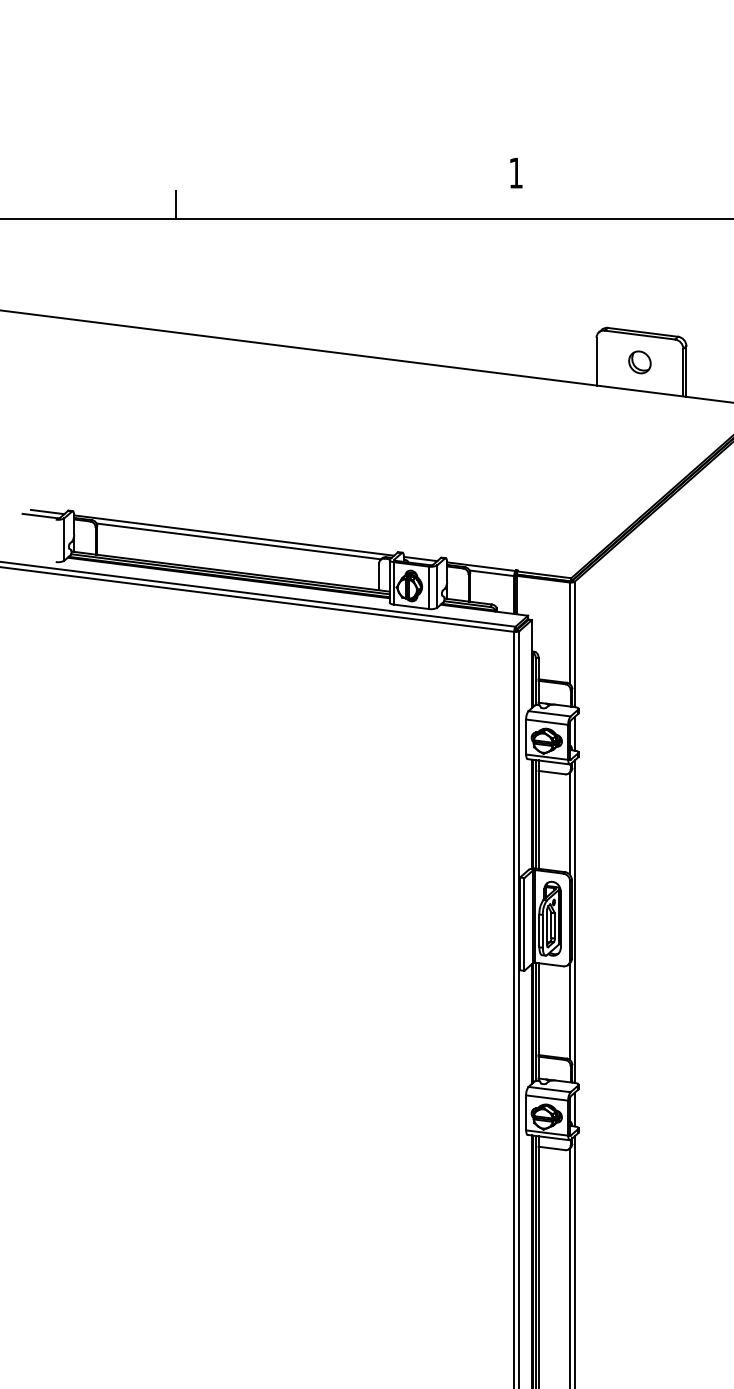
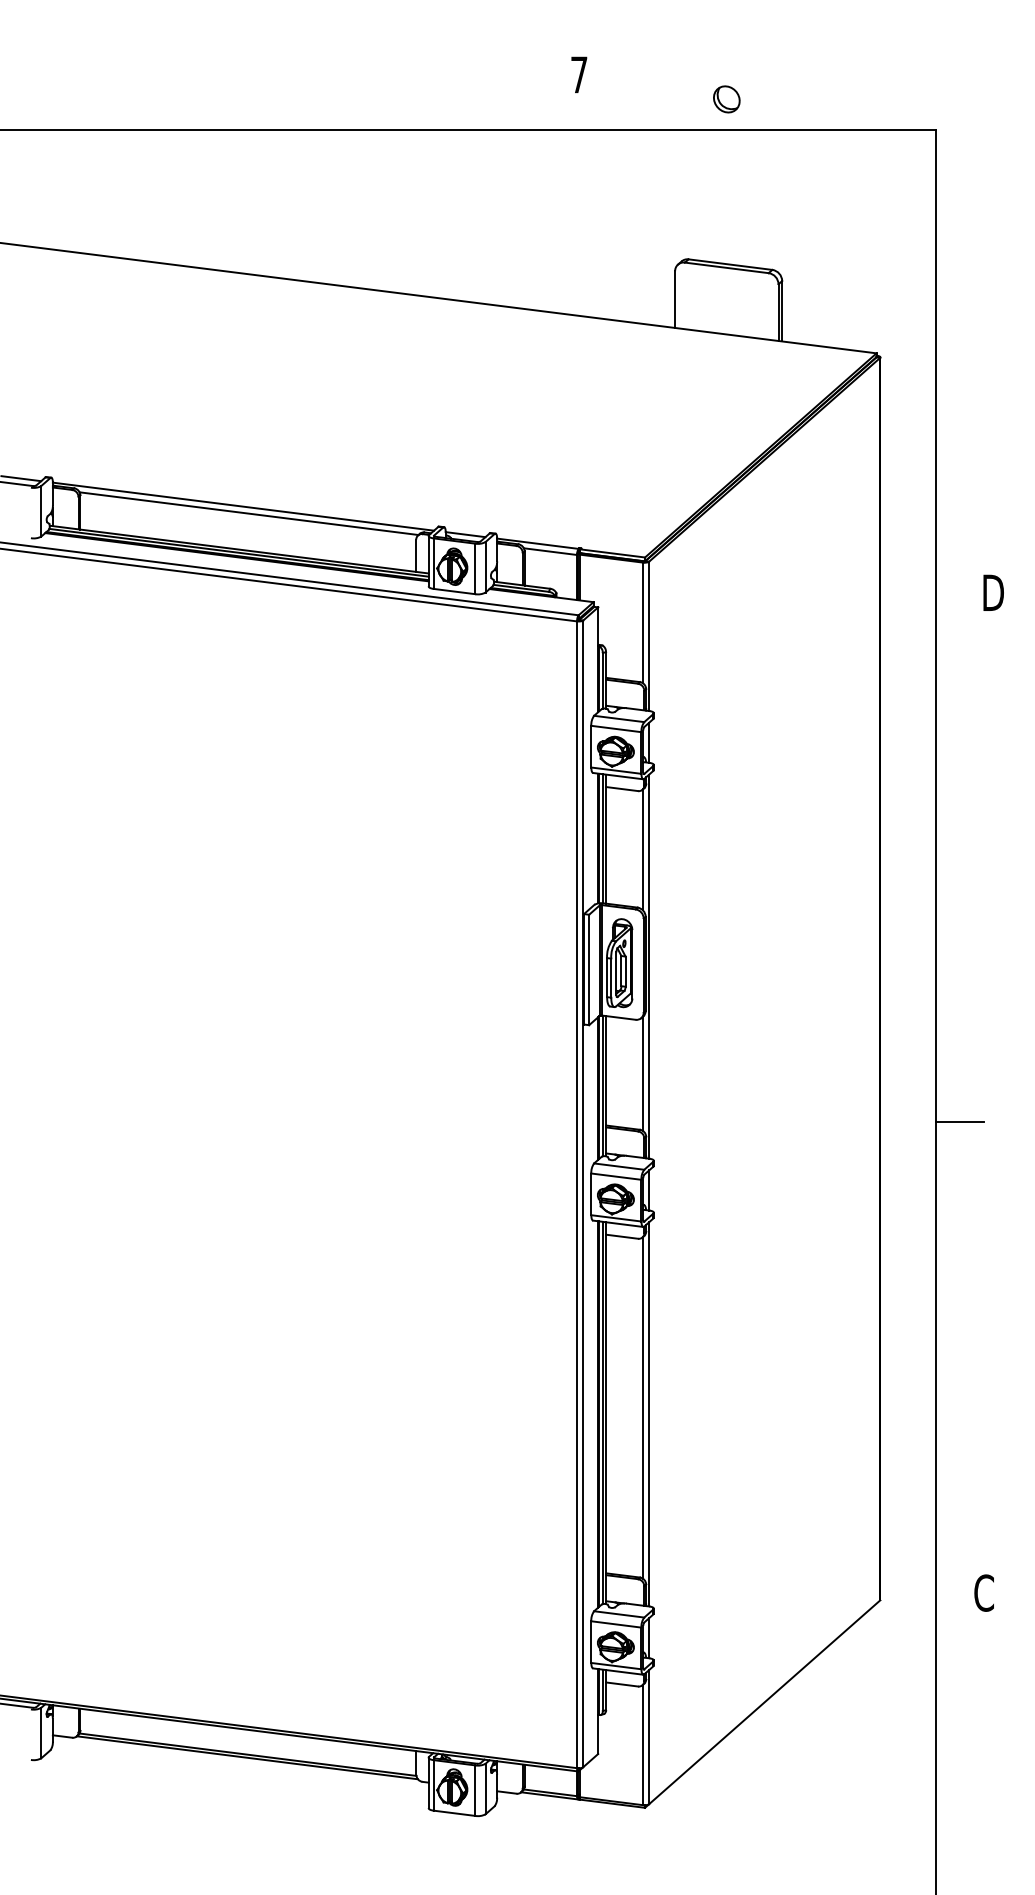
text: (516, 172) -> (579, 74), 1 -> 7
line: (176, 204) -> (174, 112), removed
part: (639, 362) -> (726, 99), moved

